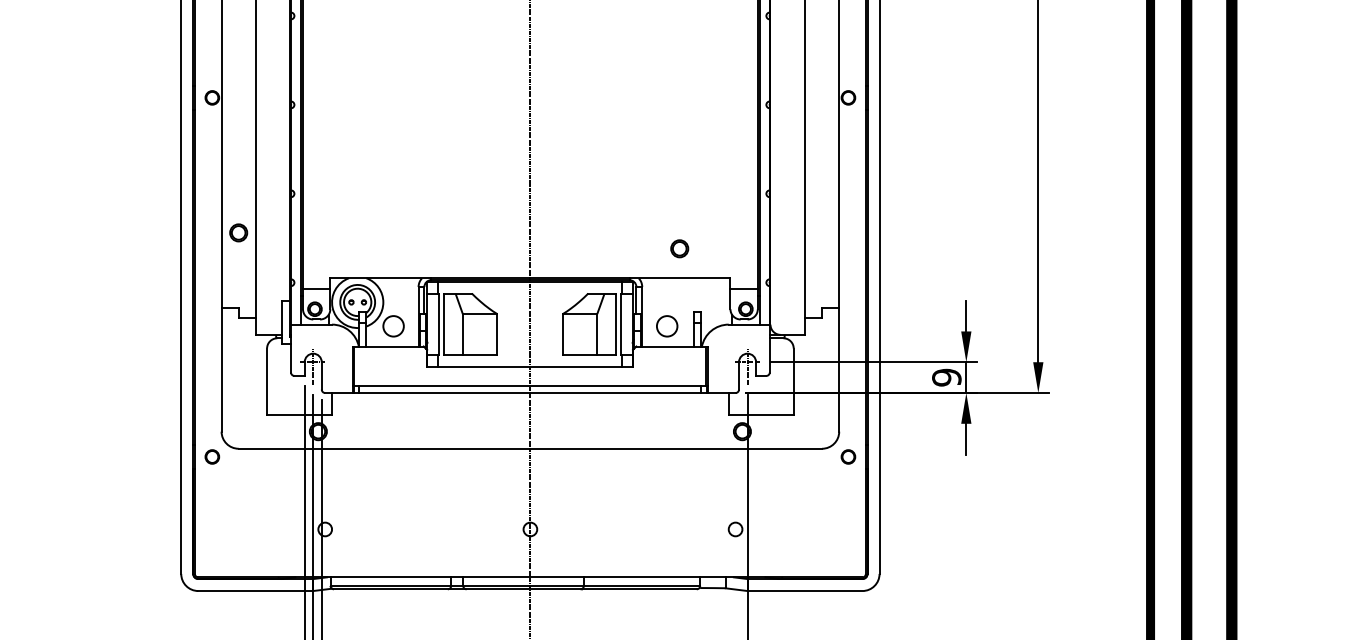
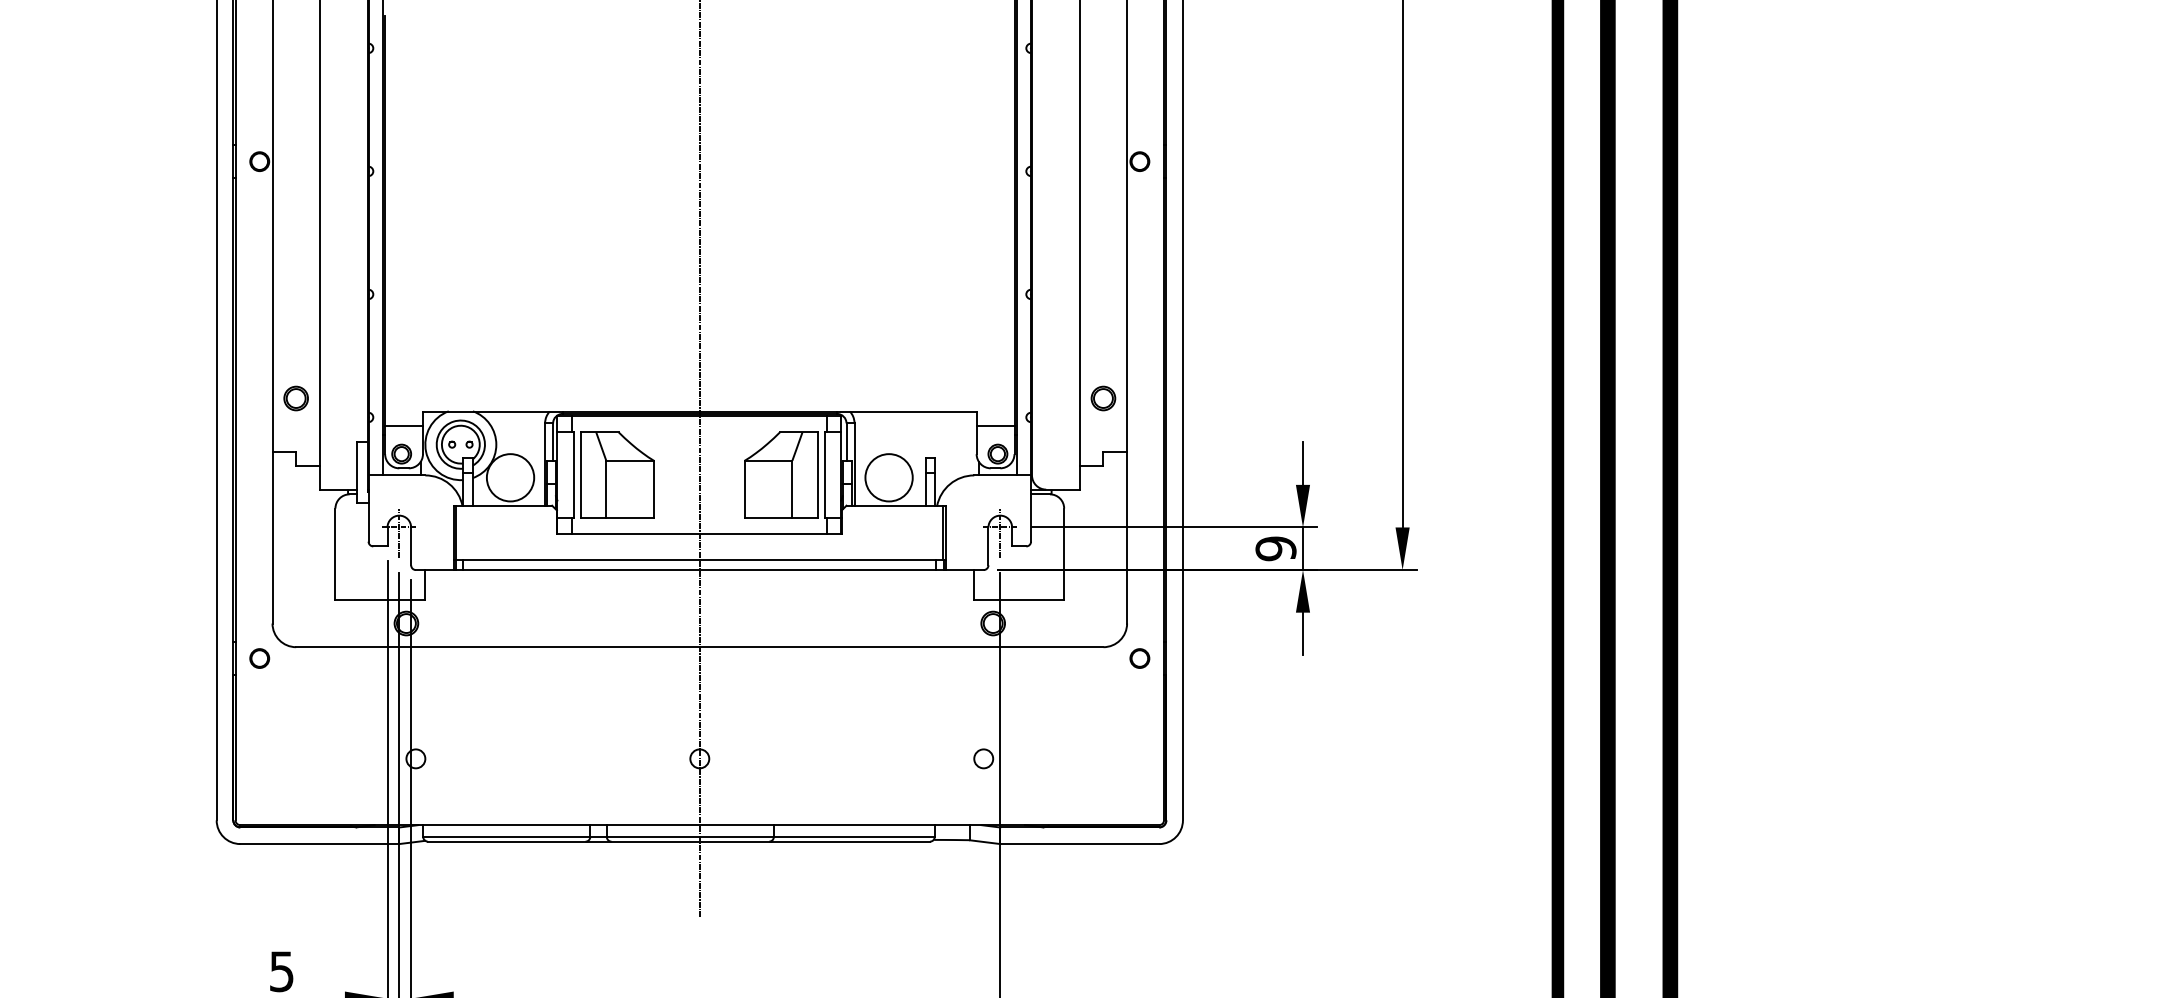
part: (238, 232) -> (295, 398), moved
part: (679, 248) -> (1103, 398), moved
circle: (393, 326) -> (510, 477), size x1.67
circle: (666, 326) -> (888, 477), size x1.67

